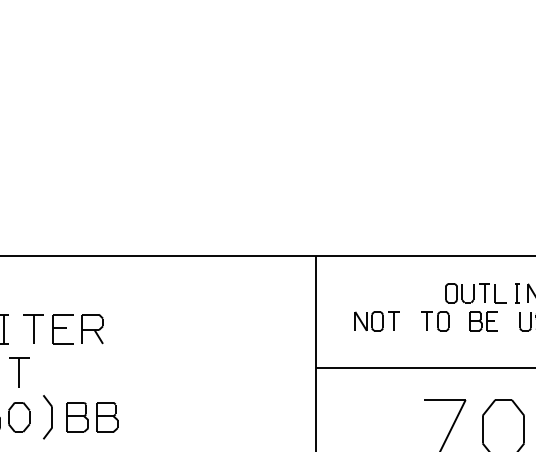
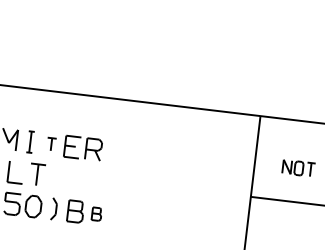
part: (33, 328) -> (51, 144), size x0.6
part: (47, 417) -> (53, 209), size x0.7
part: (107, 417) -> (96, 214), size x0.6

